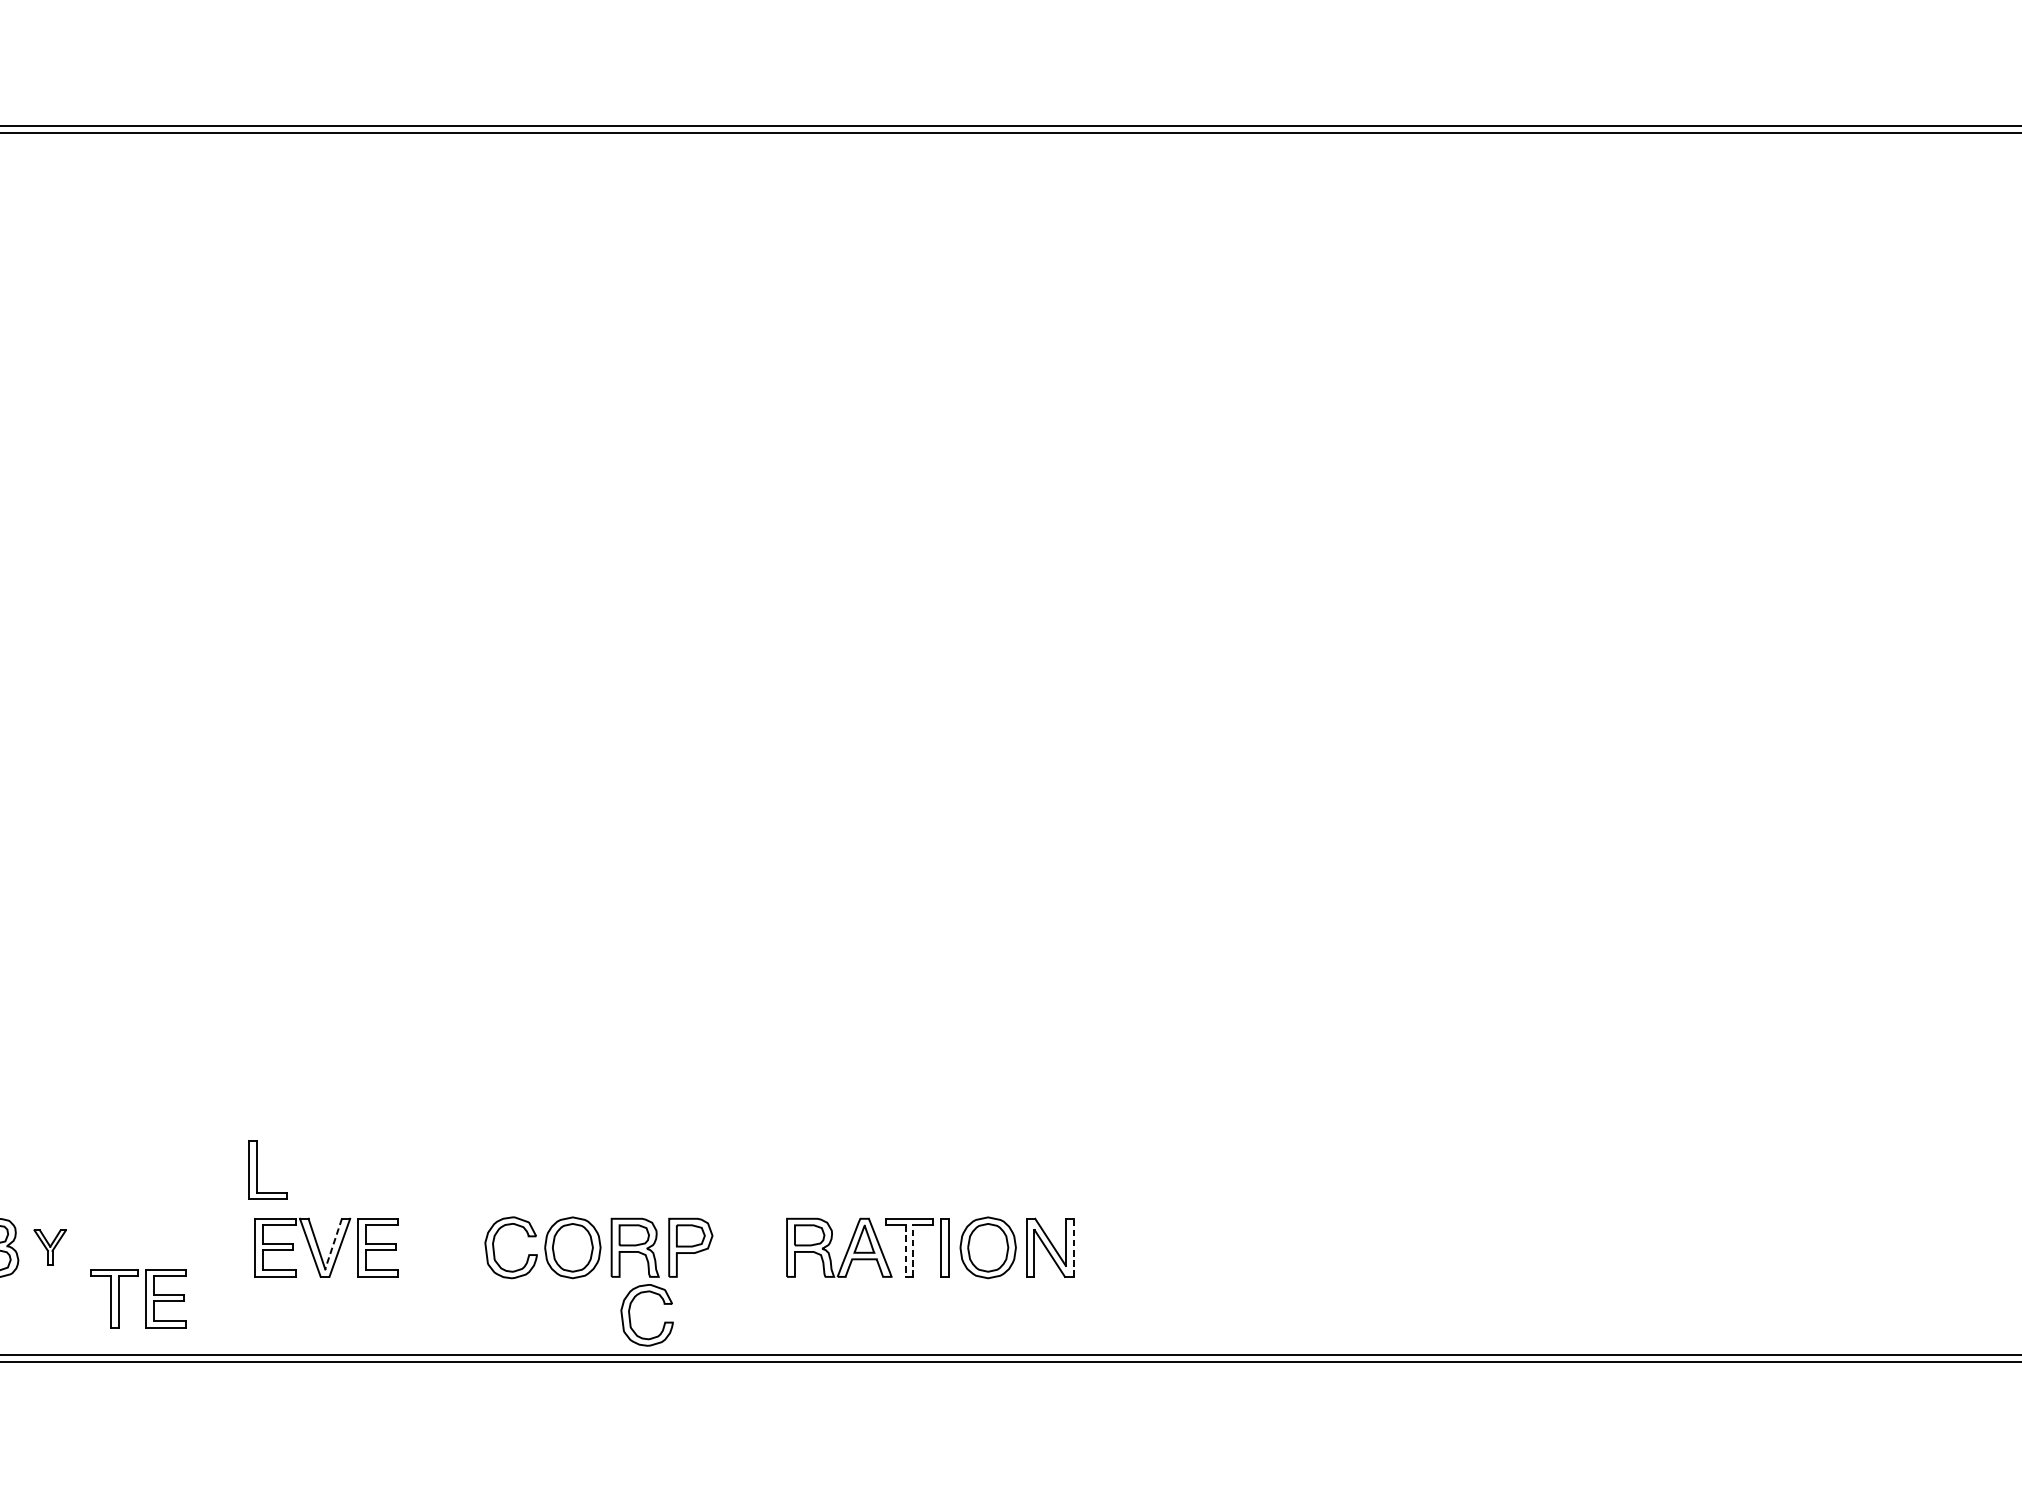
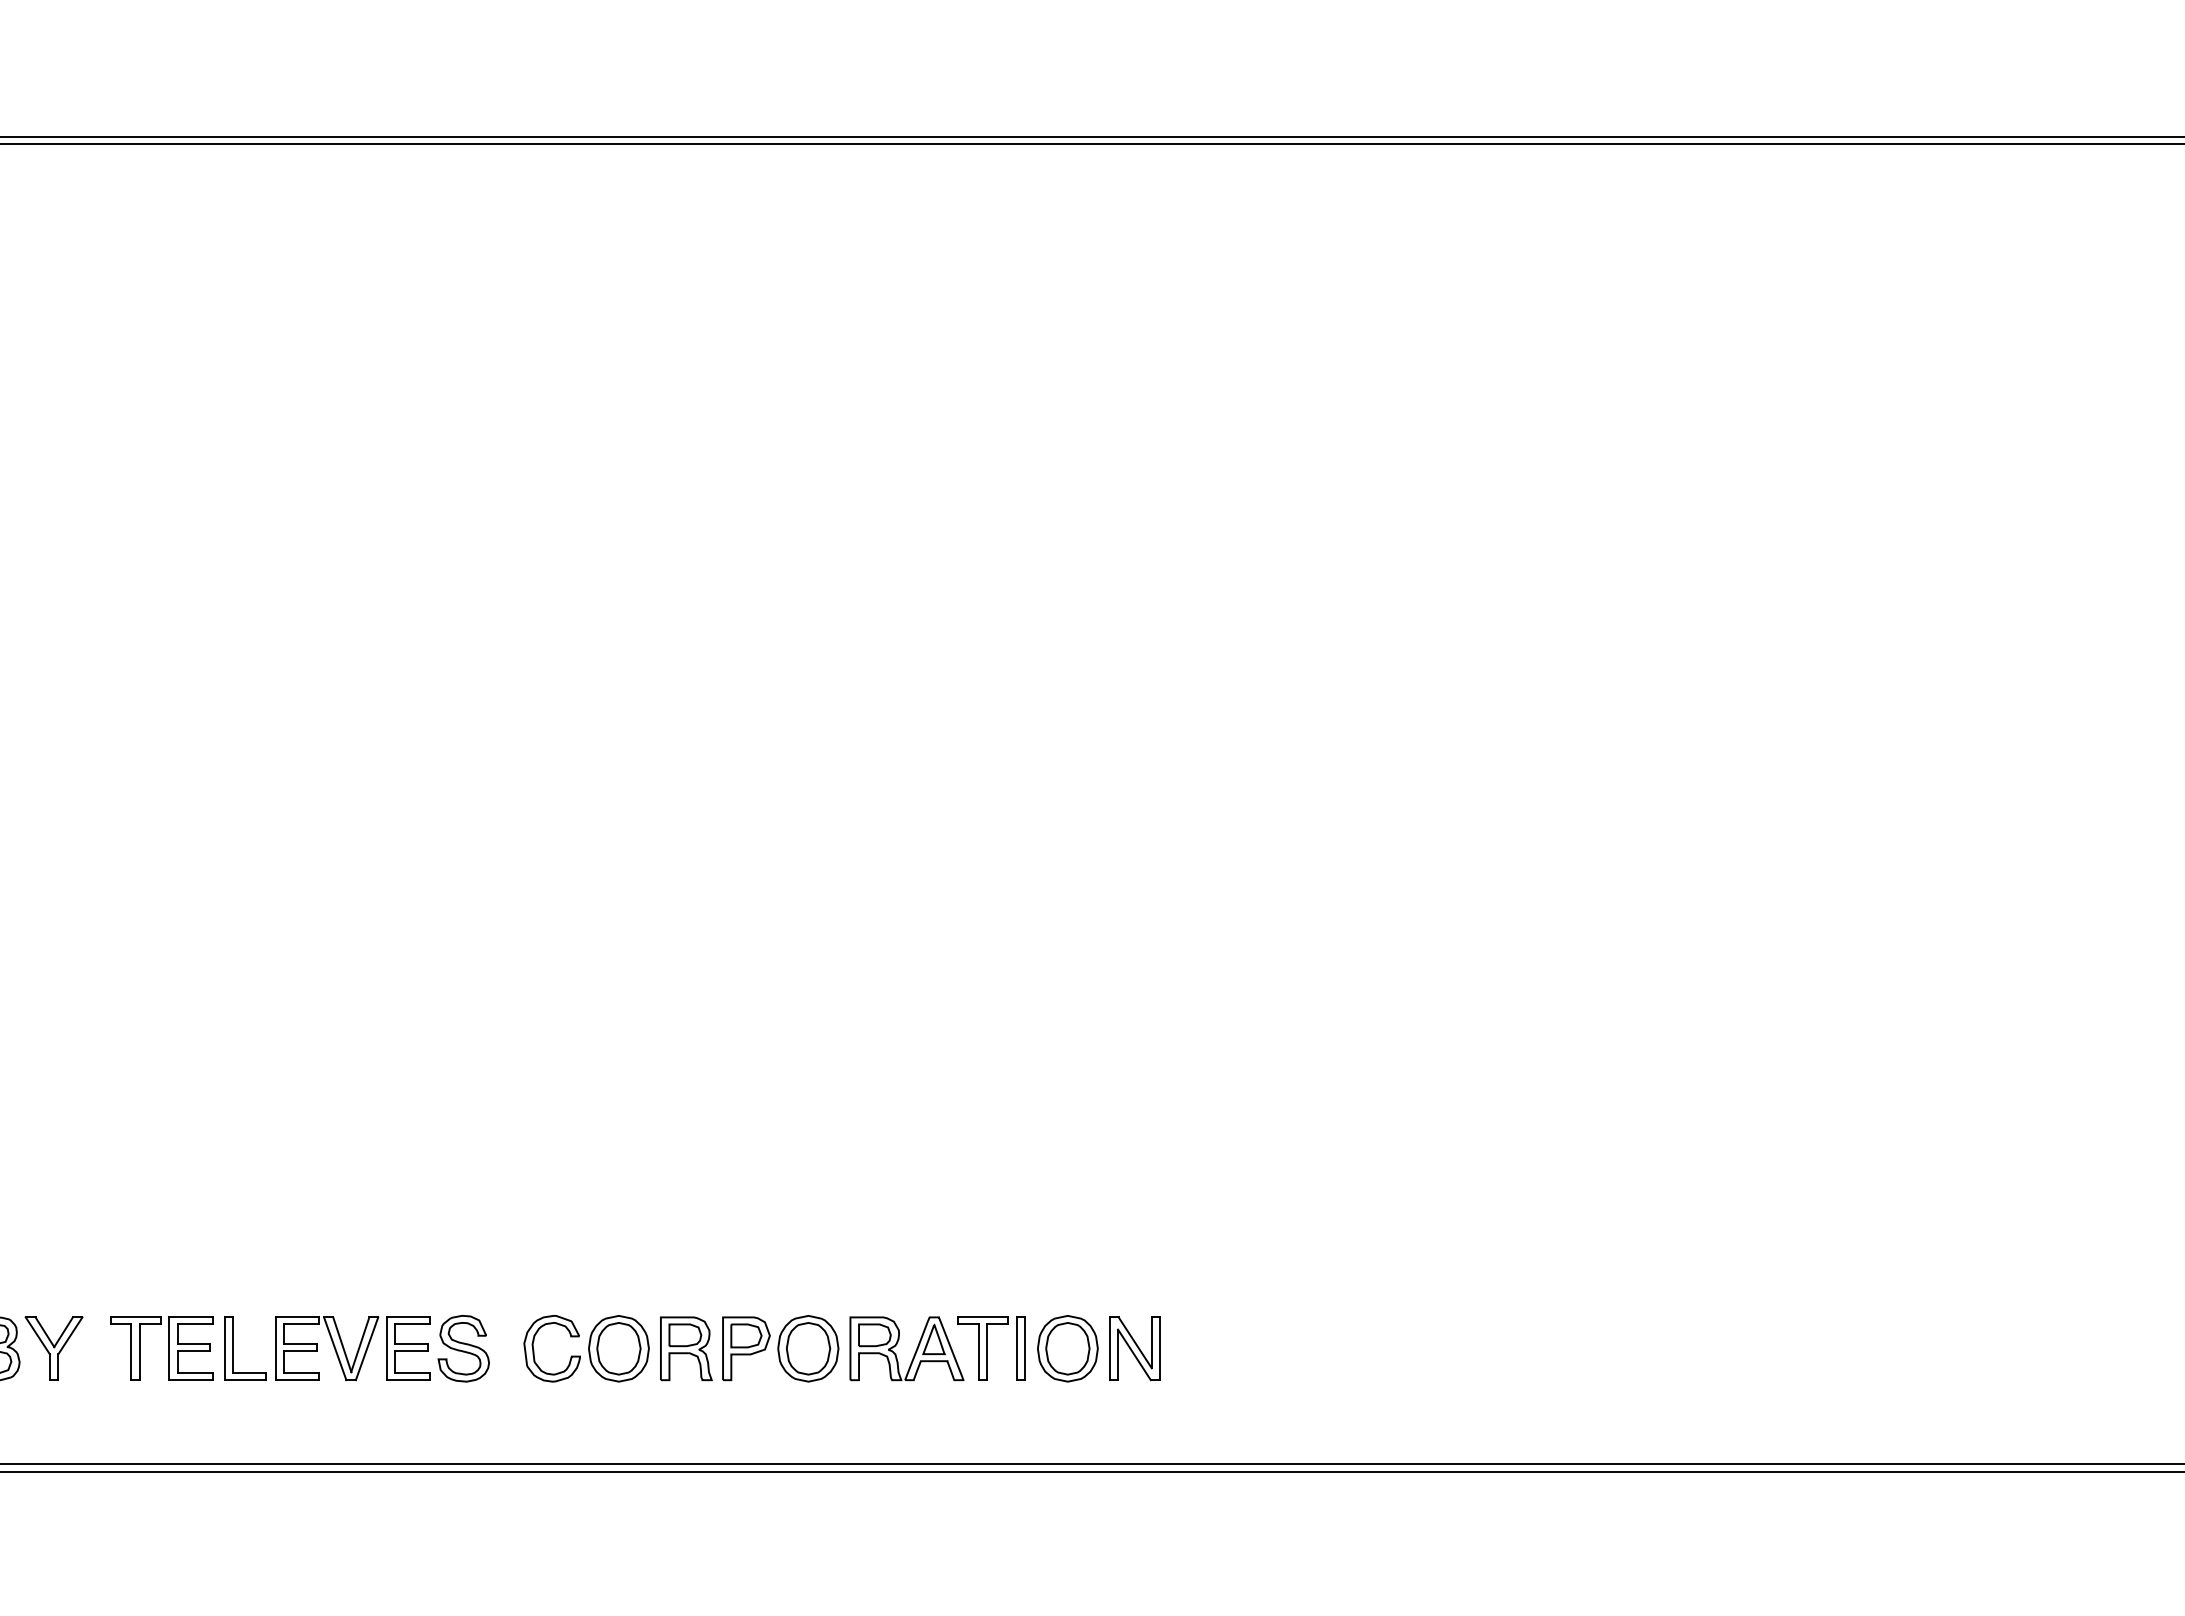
part: (256, 1169) -> (233, 1348), moved
line: (333, 1243) -> (360, 1344), dashed -> solid
part: (49, 1247) -> (53, 1348), size x1.67
part: (429, 1247) -> (463, 1348), added
part: (748, 1247) -> (808, 1348), added
line: (1073, 1247) -> (1160, 1348), dashed -> solid
line: (905, 1251) -> (978, 1352), dashed -> solid
line: (913, 1251) -> (987, 1352), dashed -> solid
part: (145, 1298) -> (168, 1348), moved
part: (630, 1316) -> (681, 1423), removed

